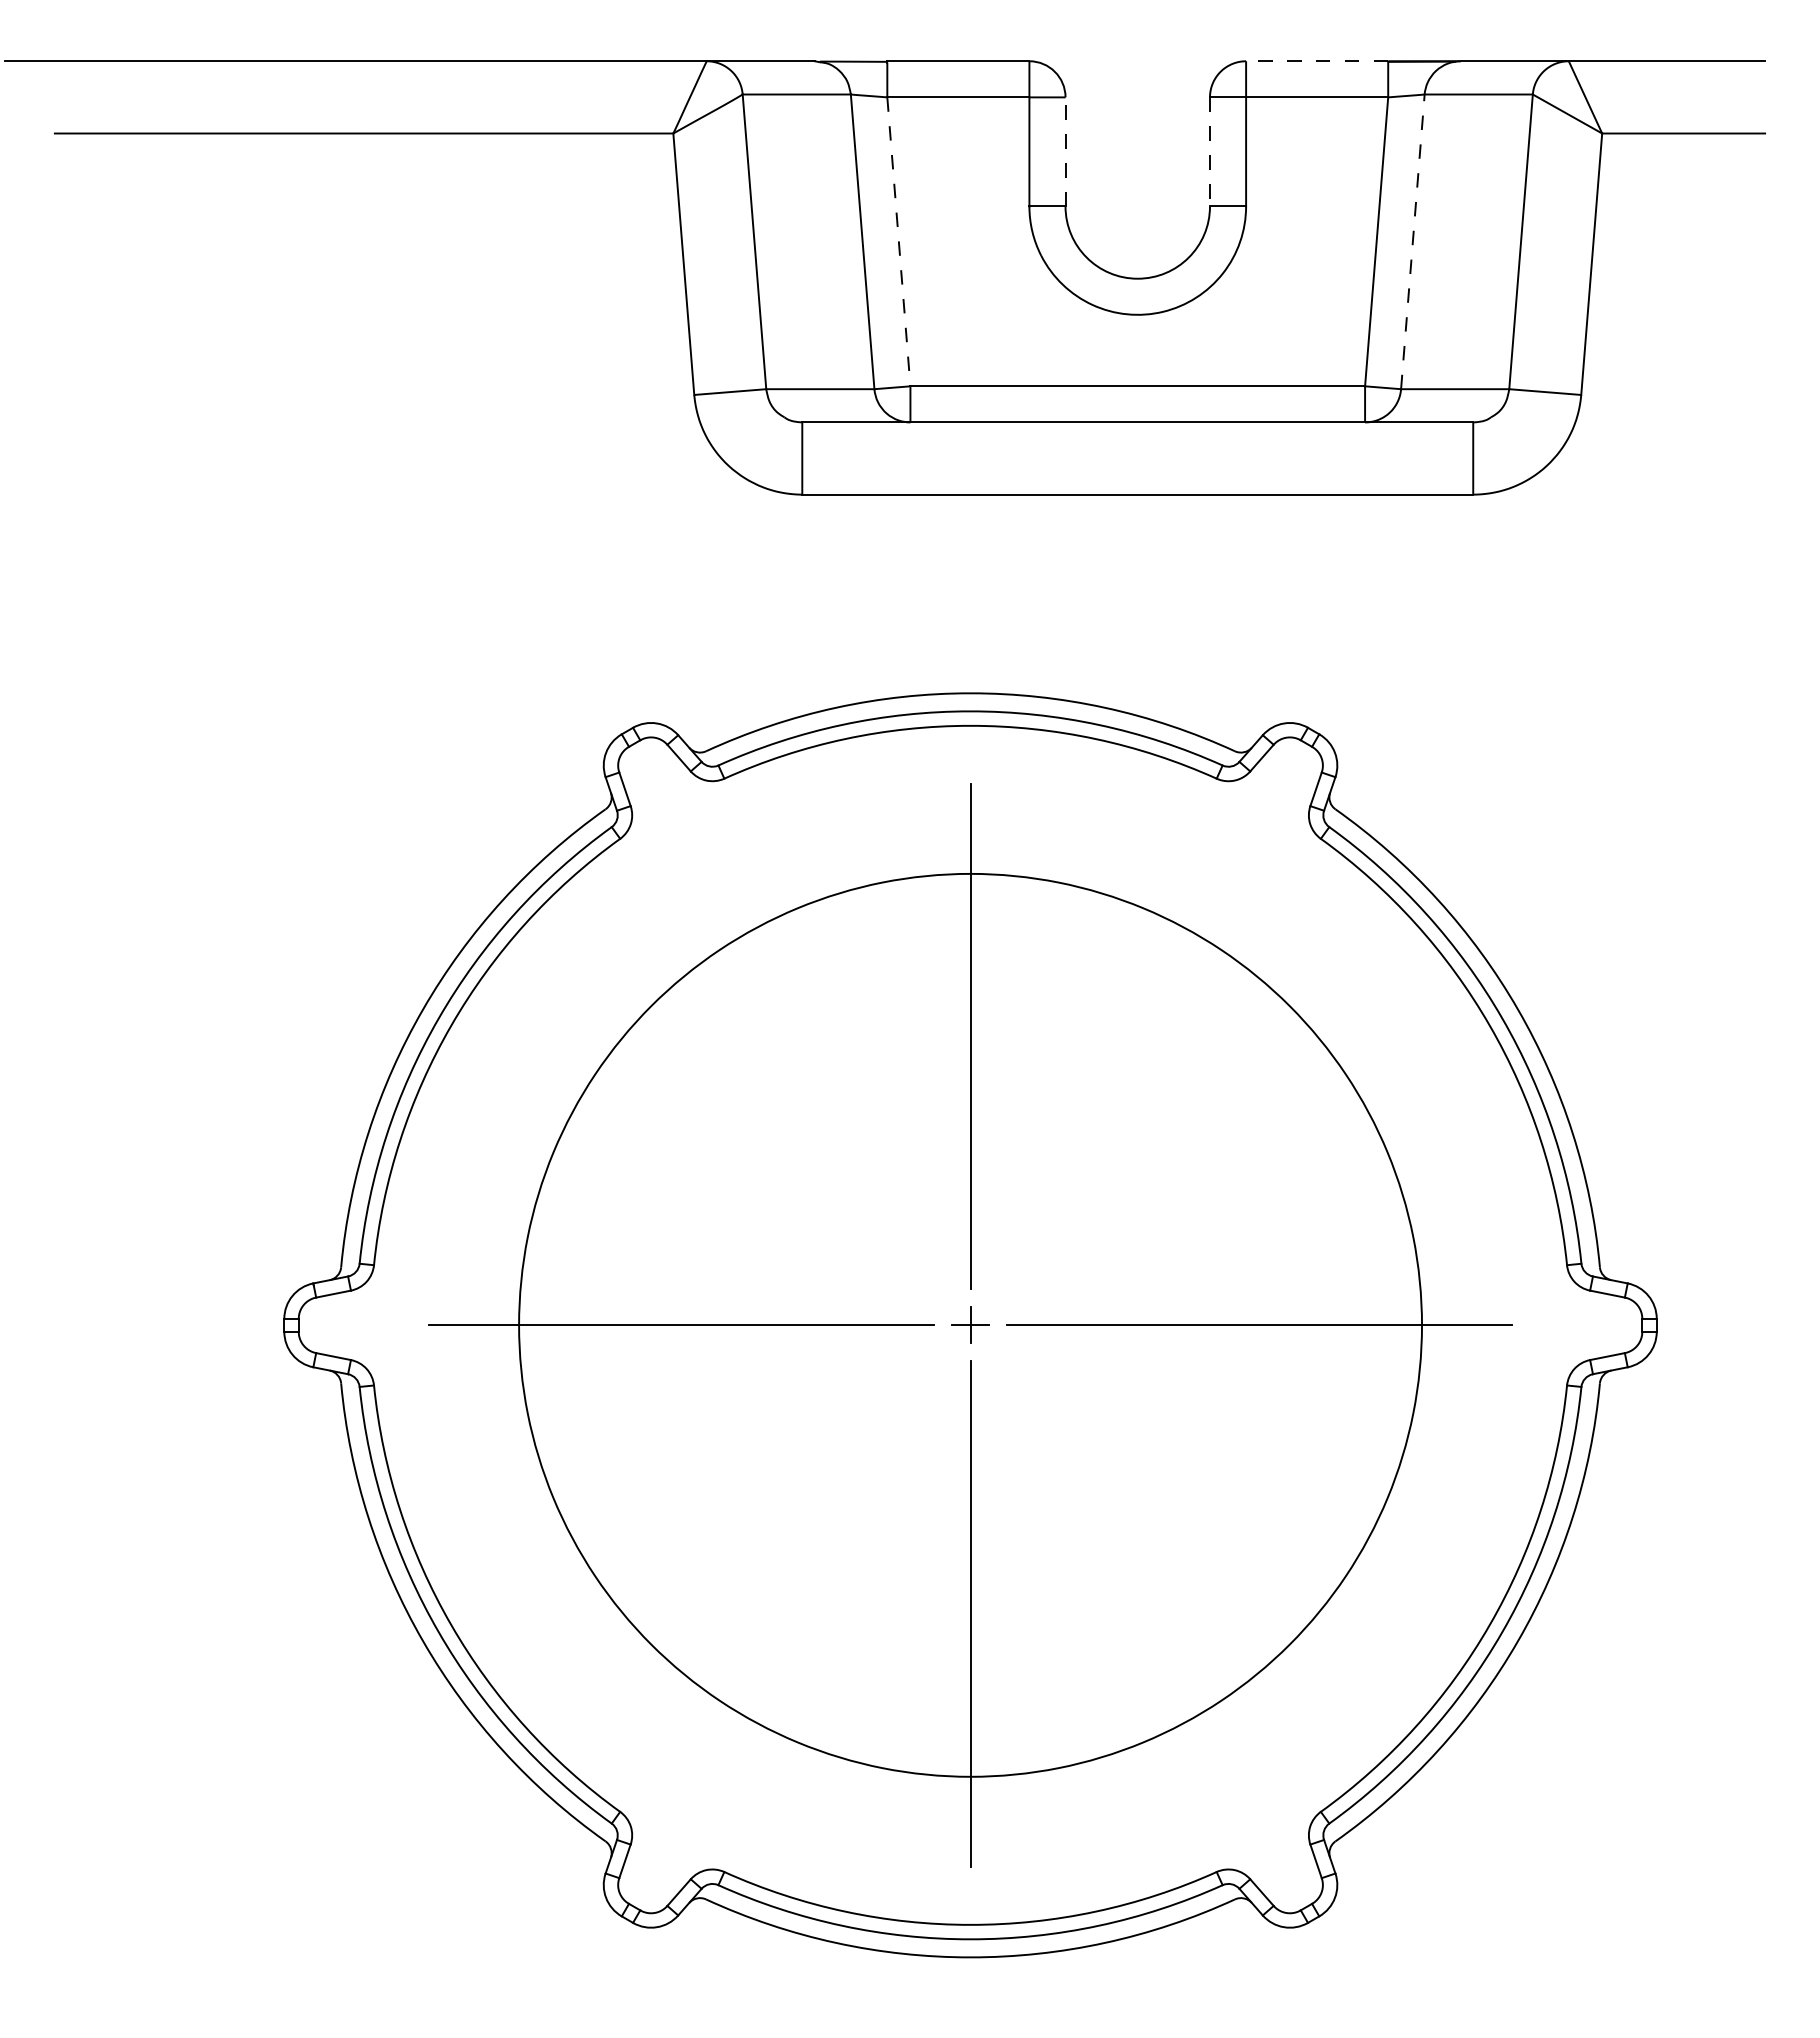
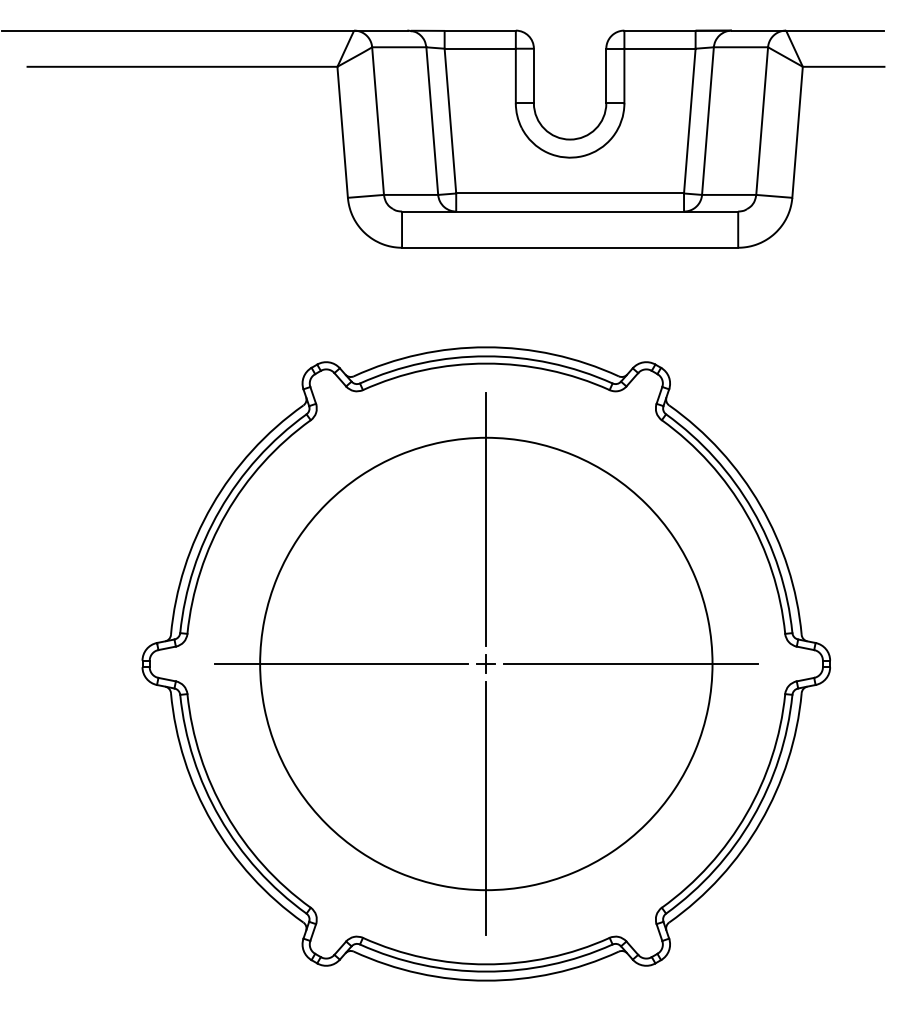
line: (1318, 61) -> (660, 30), dashed -> solid
line: (1064, 150) -> (533, 75), dashed -> solid
line: (1210, 152) -> (606, 76), dashed -> solid
line: (1413, 240) -> (708, 120), dashed -> solid
line: (899, 242) -> (450, 121), dashed -> solid

